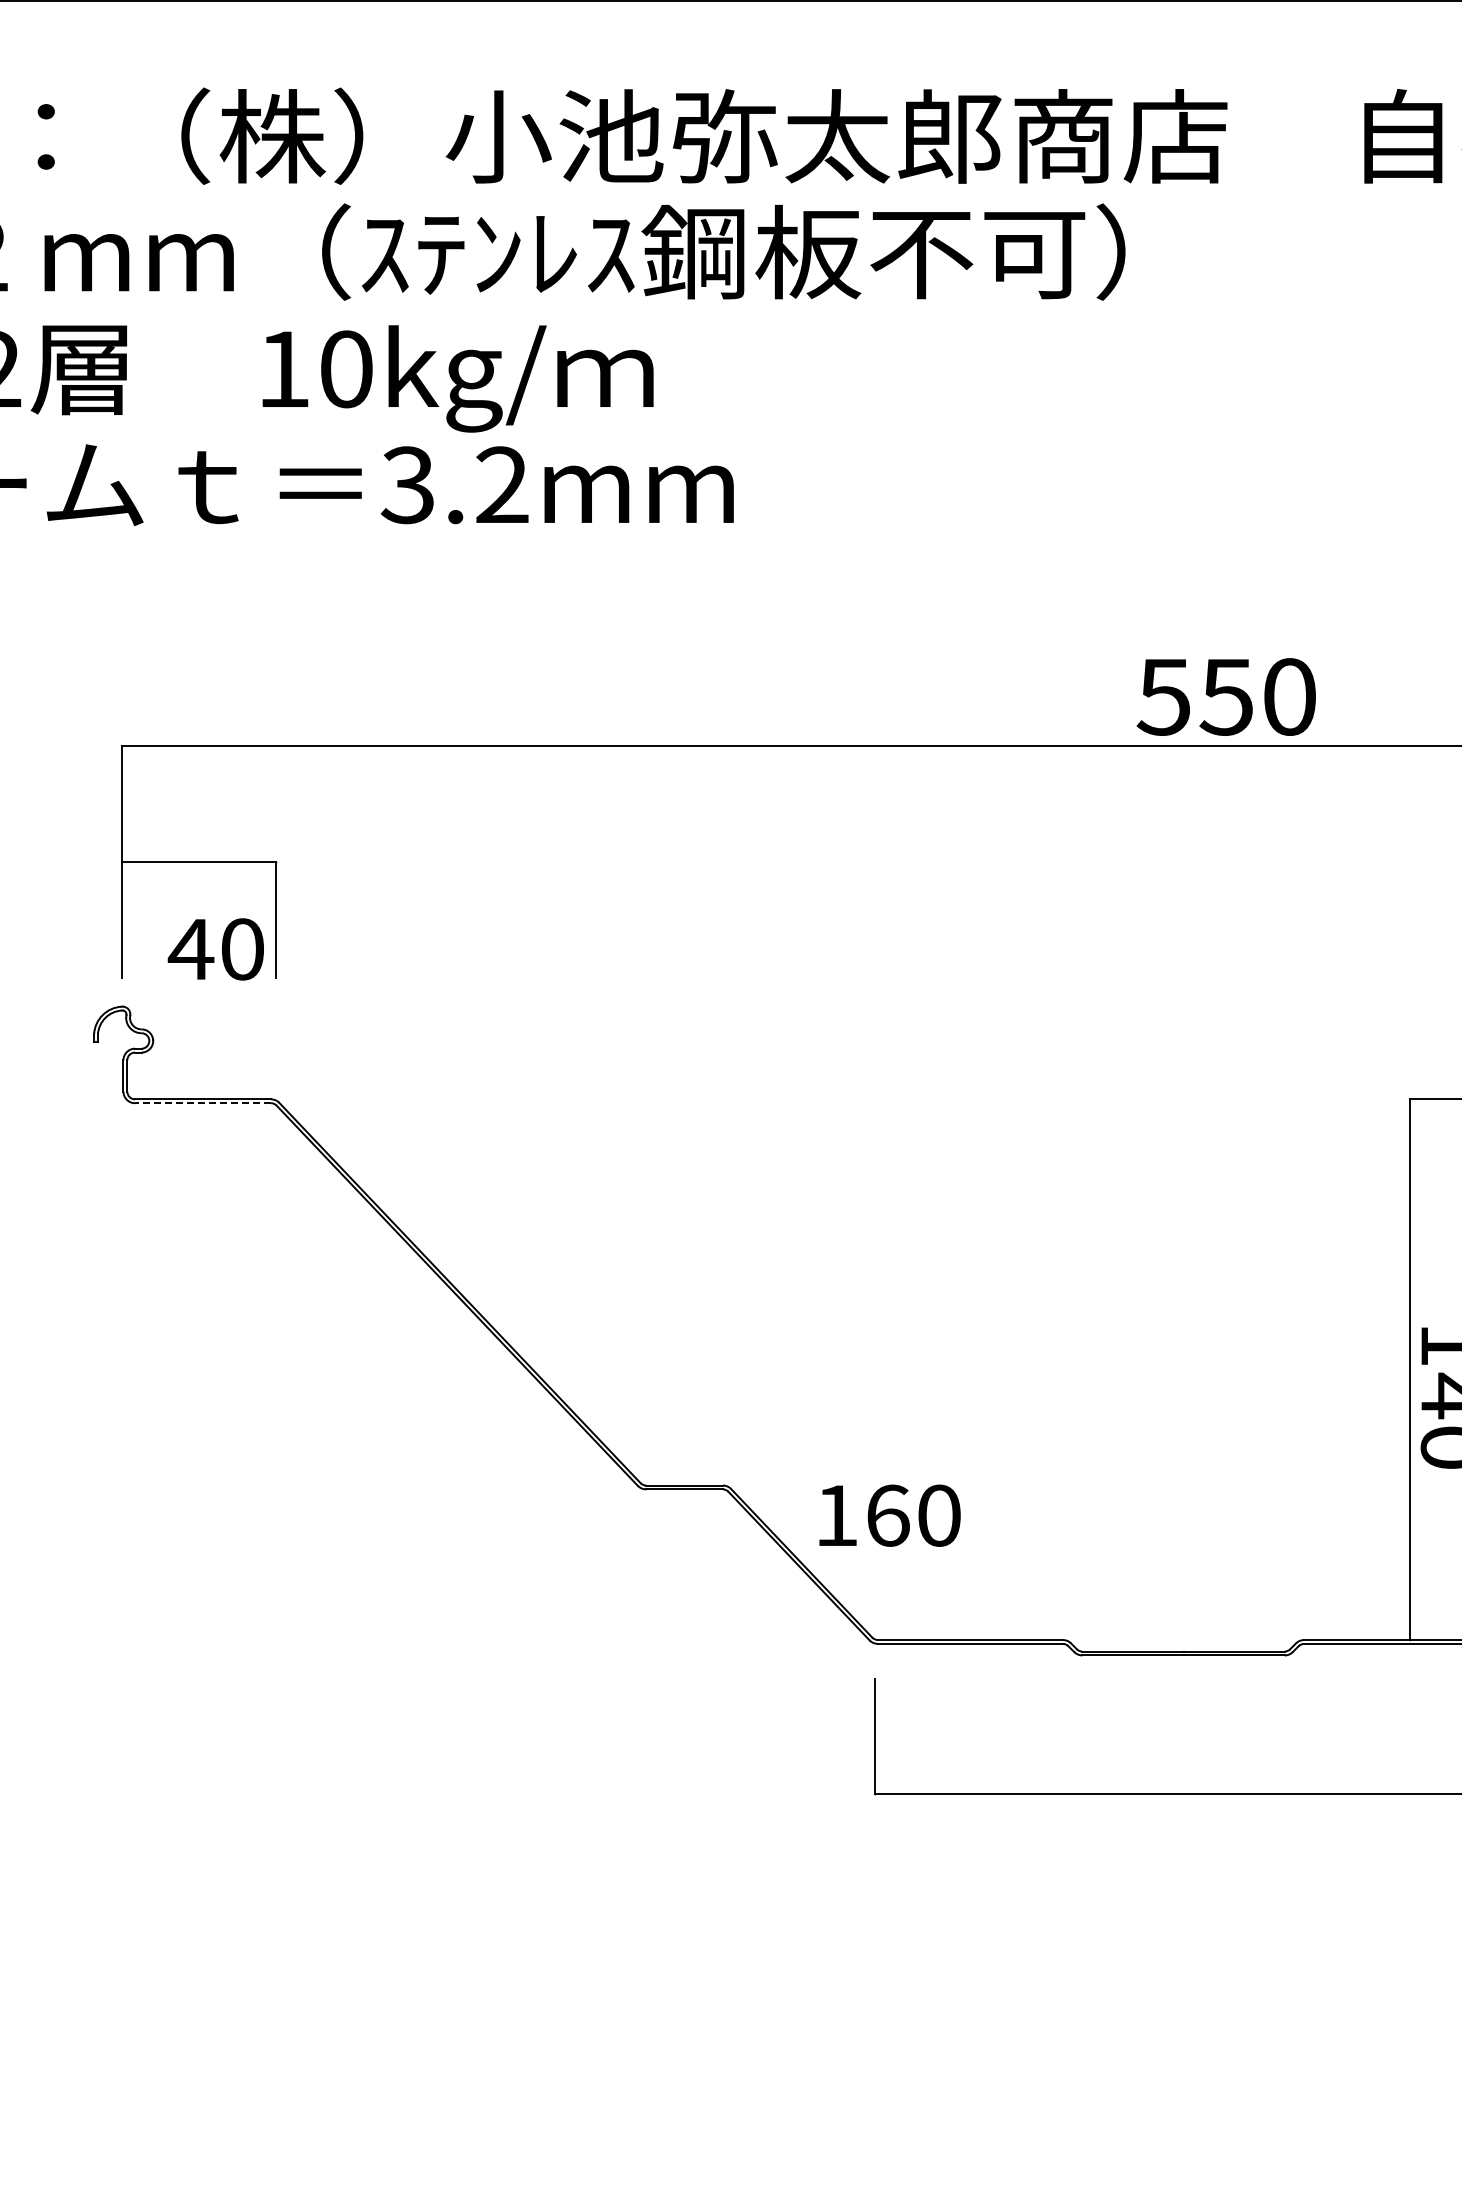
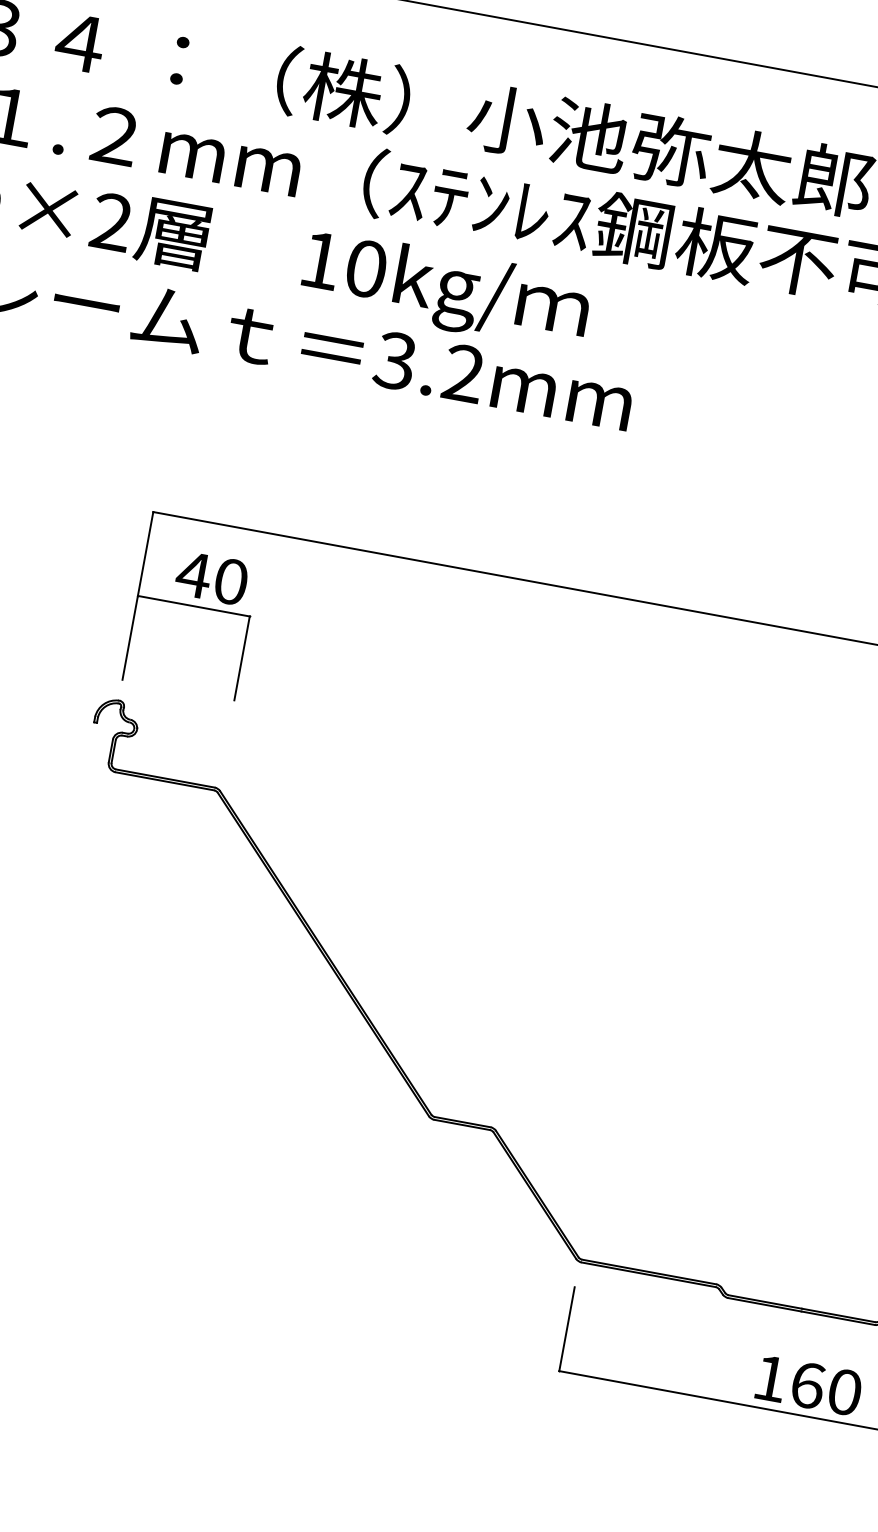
text: (215, 949) -> (211, 578), moved
line: (202, 1103) -> (164, 781), dashed -> solid
text: (889, 1515) -> (808, 1385), moved

